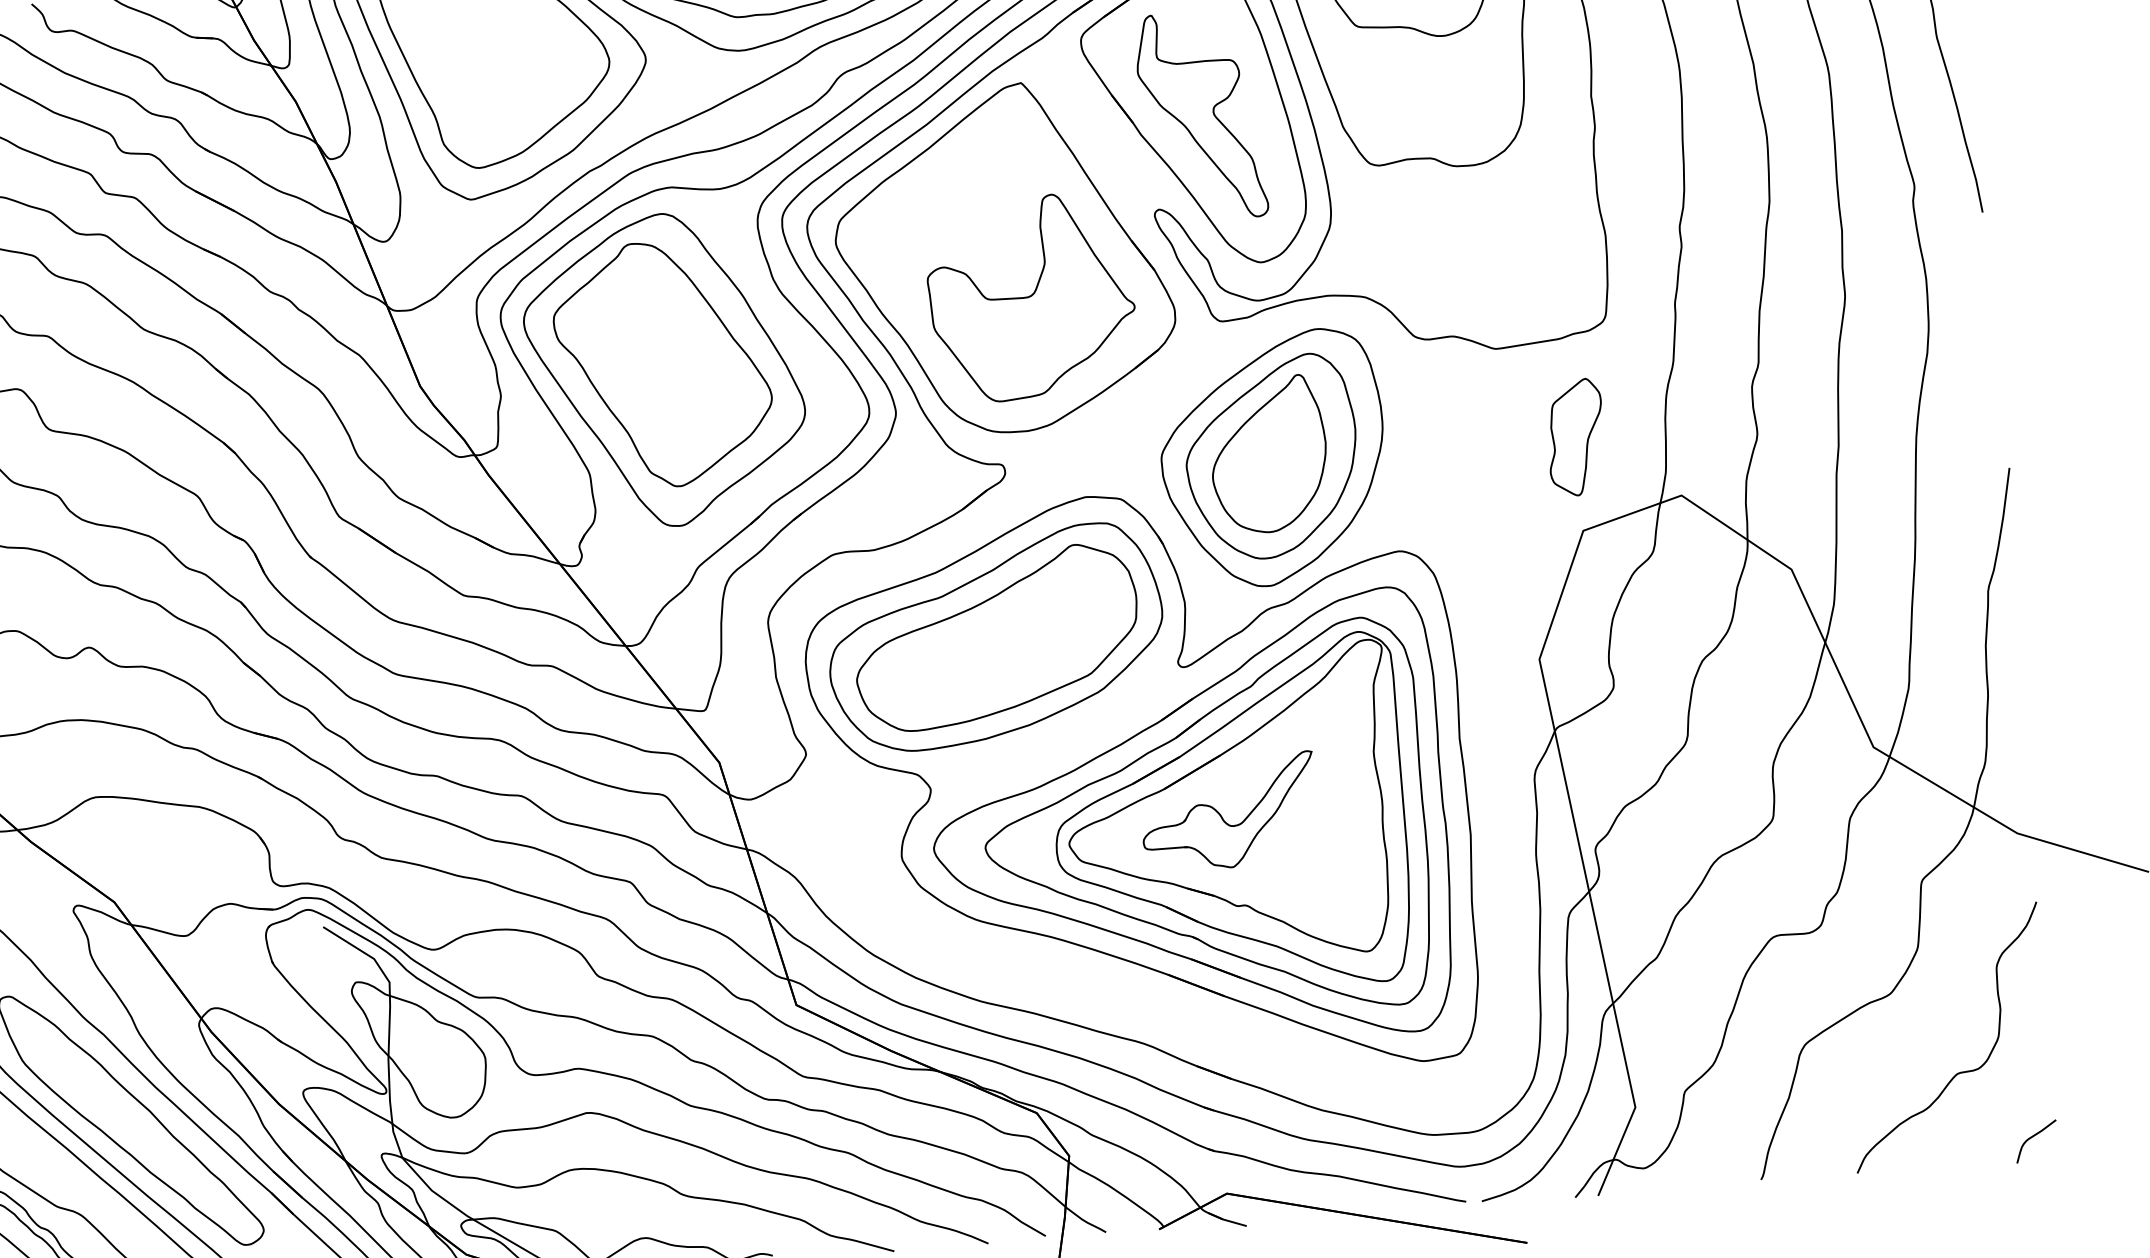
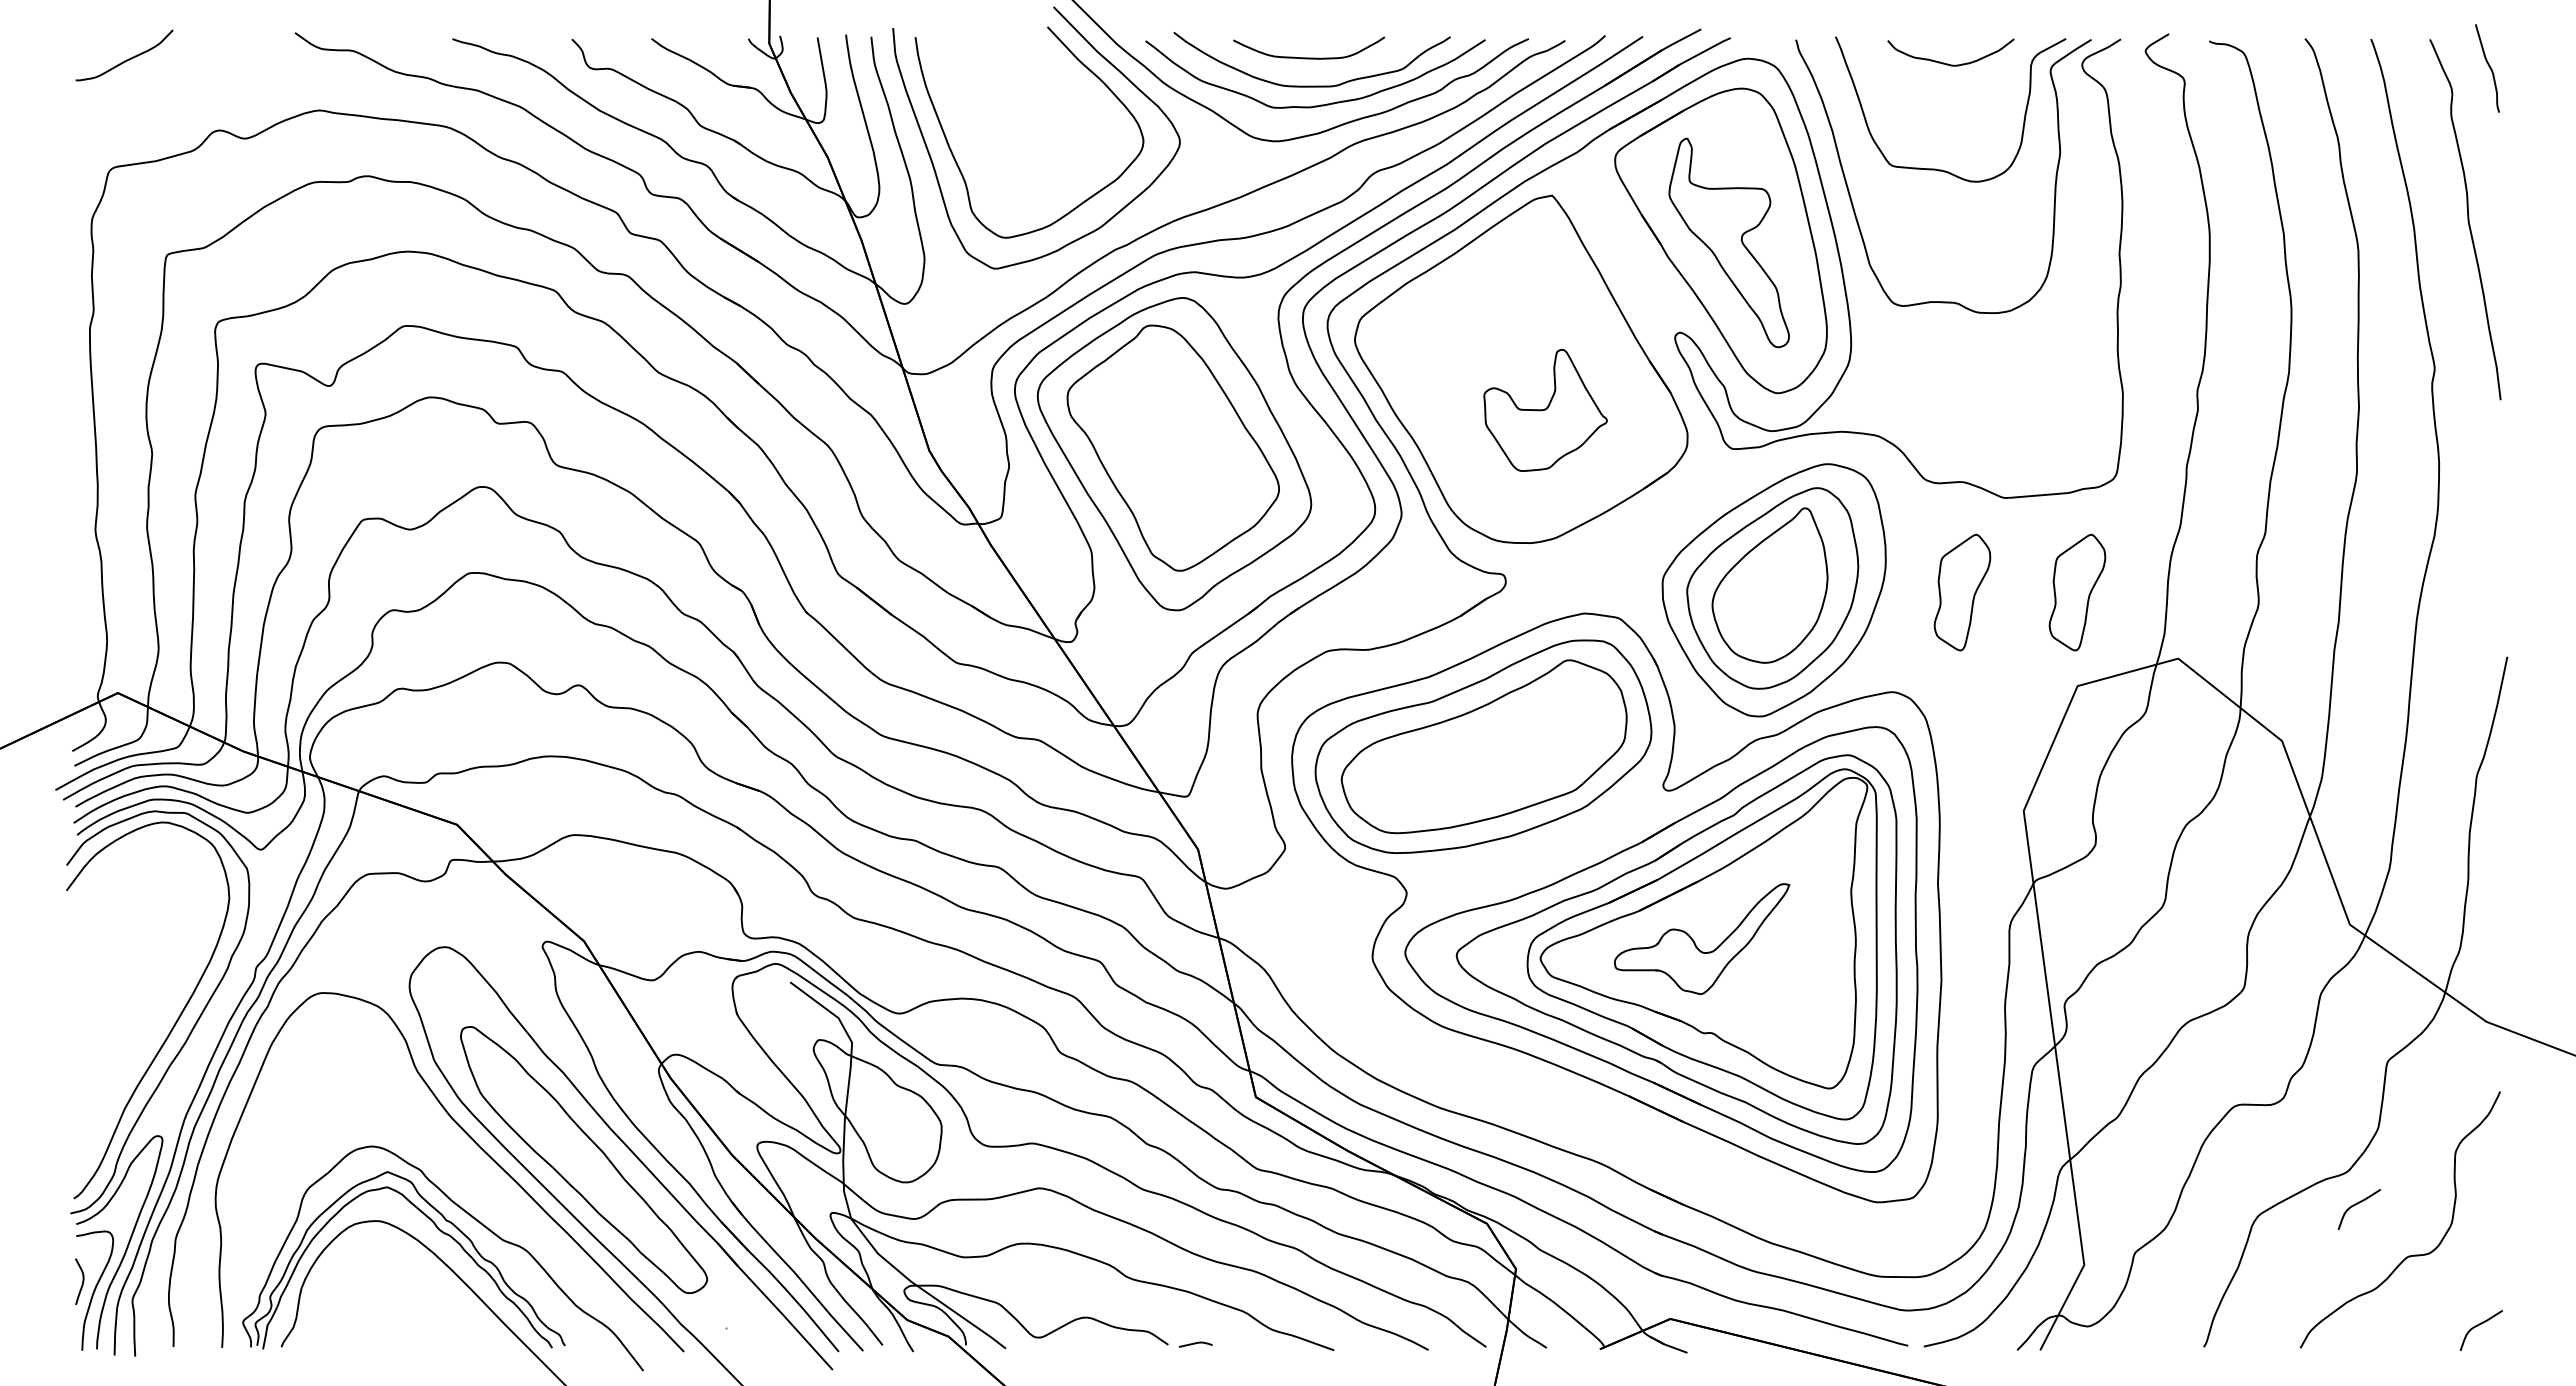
part: (1031, 297) -> (1545, 410), size x0.6
part: (1461, 446) -> (1962, 592), added
curve: (1901, 1026) -> (2355, 1205), added

